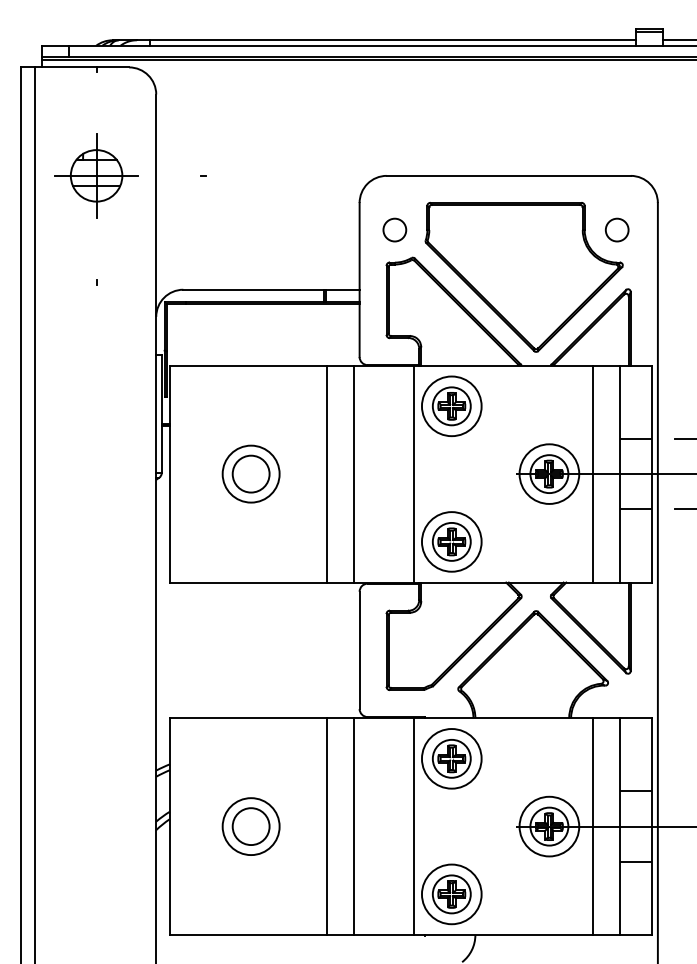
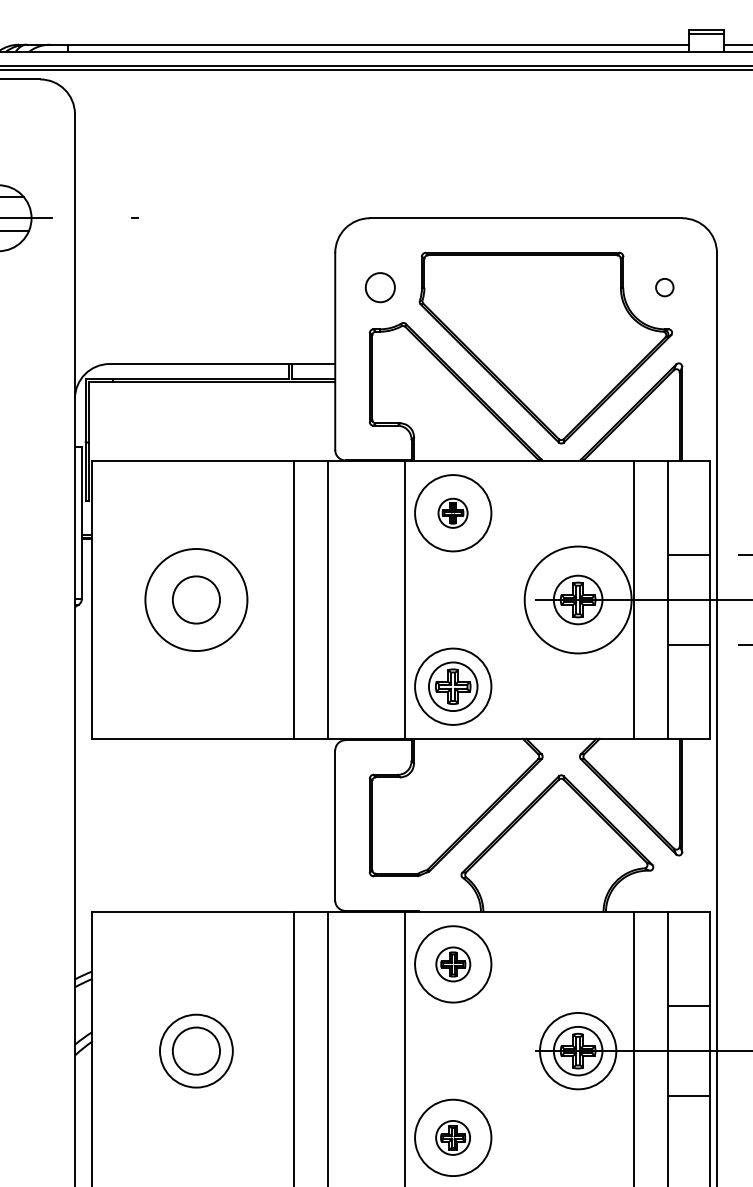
circle: (616, 229) -> (664, 286), size x0.6
part: (451, 406) -> (452, 513), size x0.6
circle: (250, 473) -> (195, 599), size x1.4
circle: (549, 473) -> (578, 599), size x1.4
part: (451, 758) -> (452, 963), size x0.7
part: (451, 894) -> (452, 1138), size x0.7

